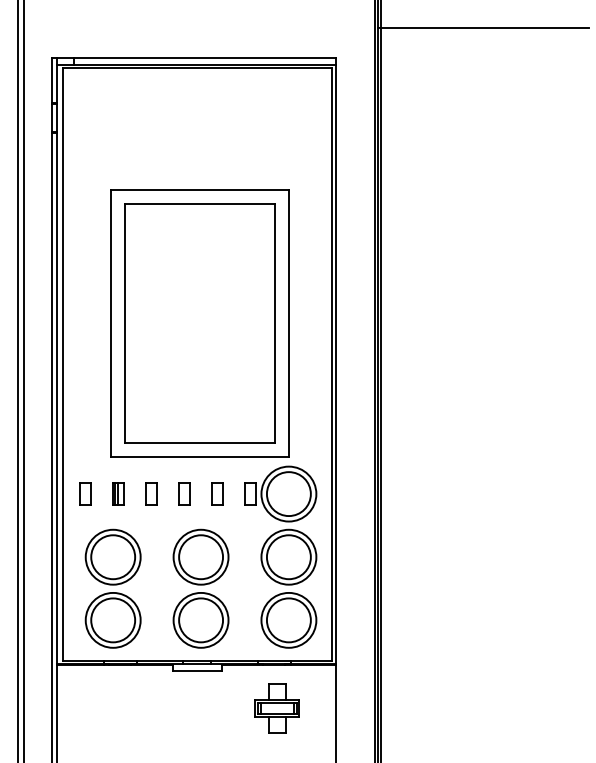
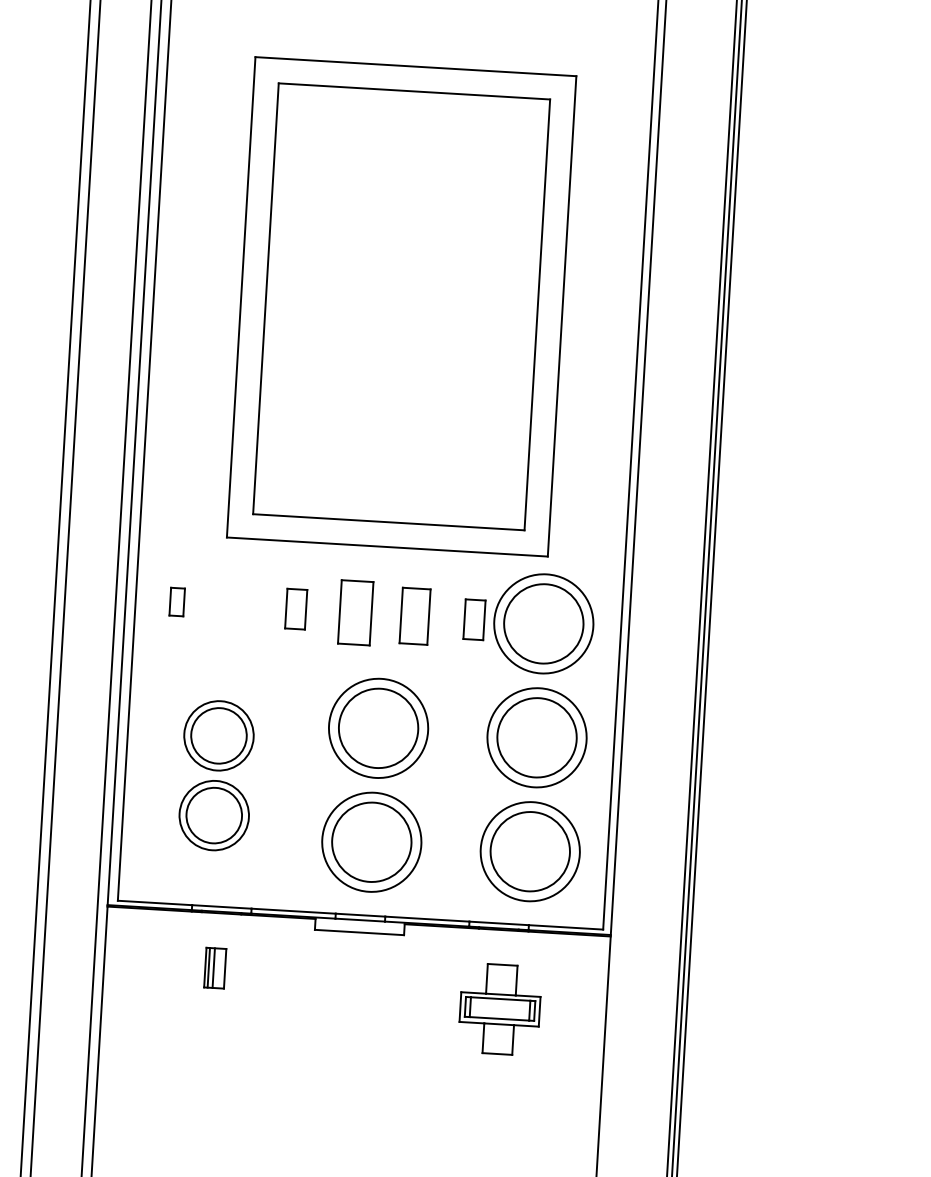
part: (85, 493) -> (176, 601), size x0.7
part: (118, 493) -> (214, 967), moved
part: (184, 493) -> (355, 611), size x1.6
part: (217, 493) -> (415, 615), size x1.4
part: (112, 588) -> (215, 775), size x0.7

